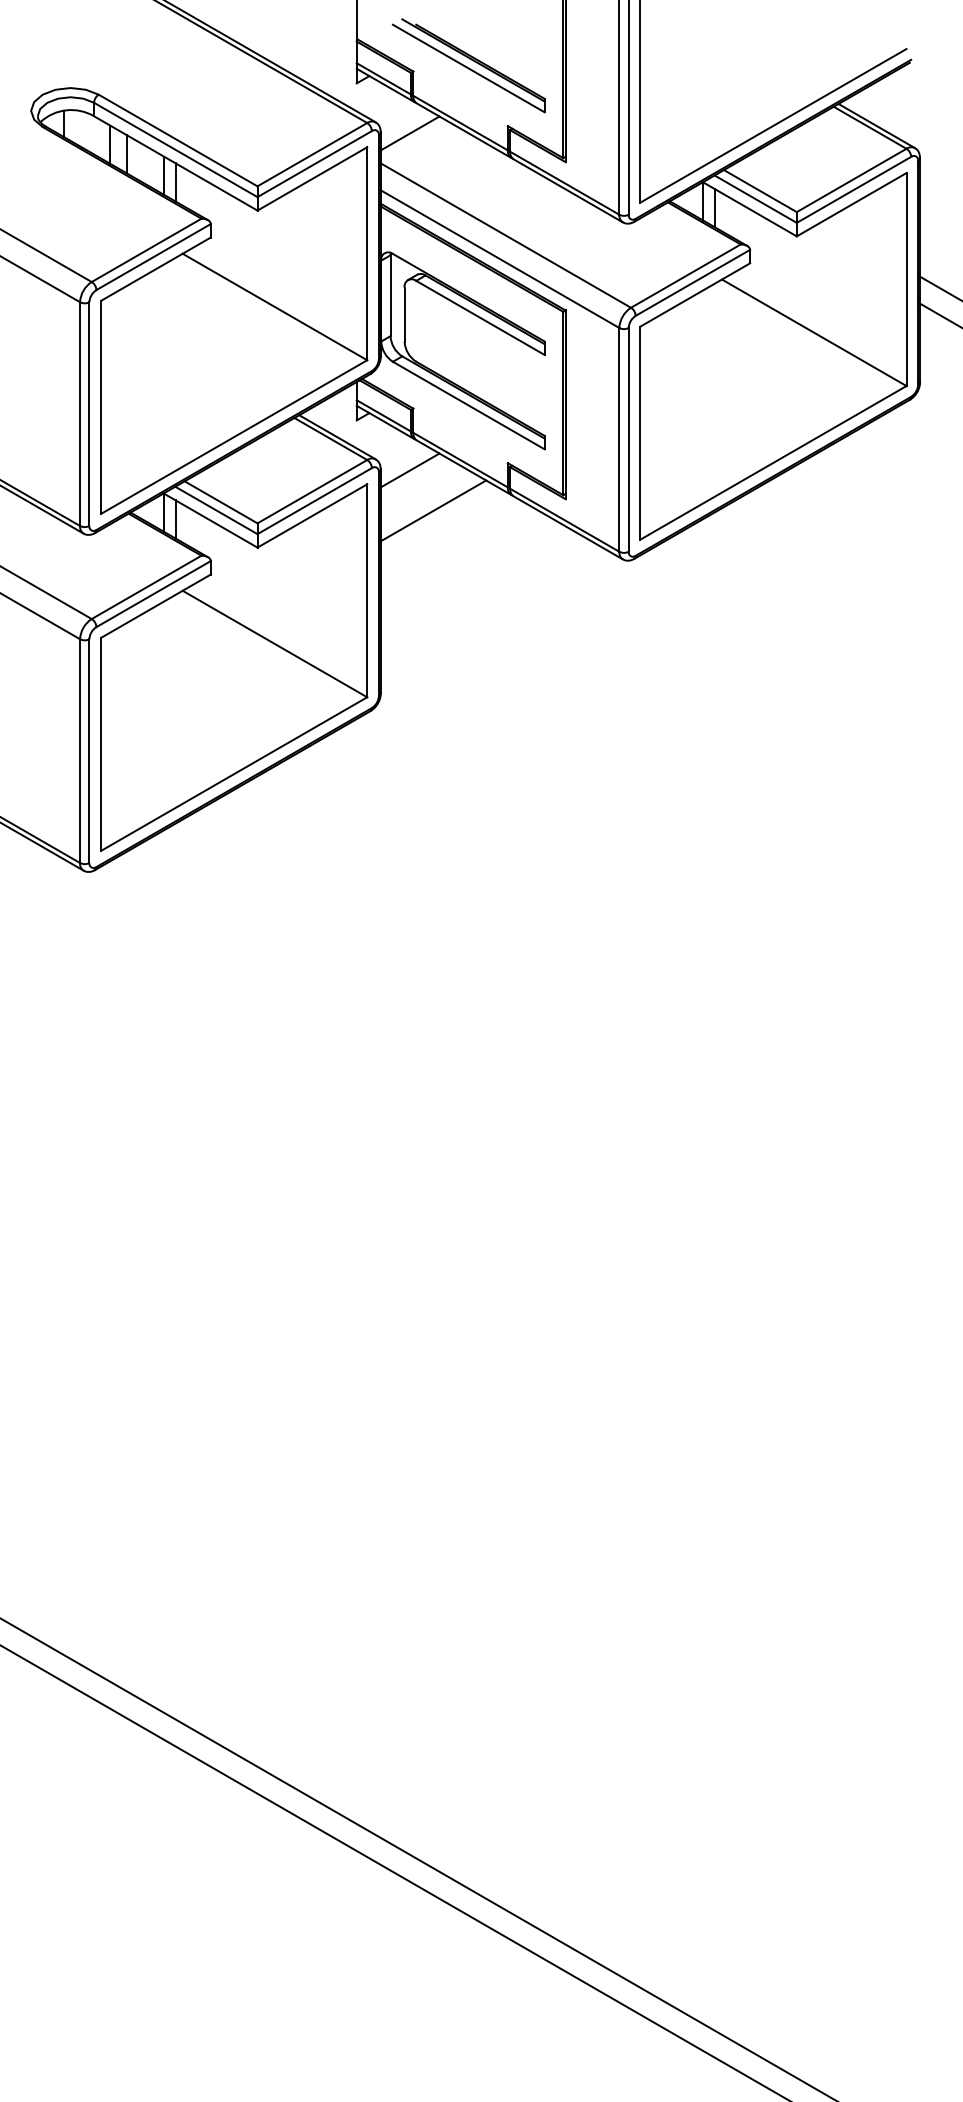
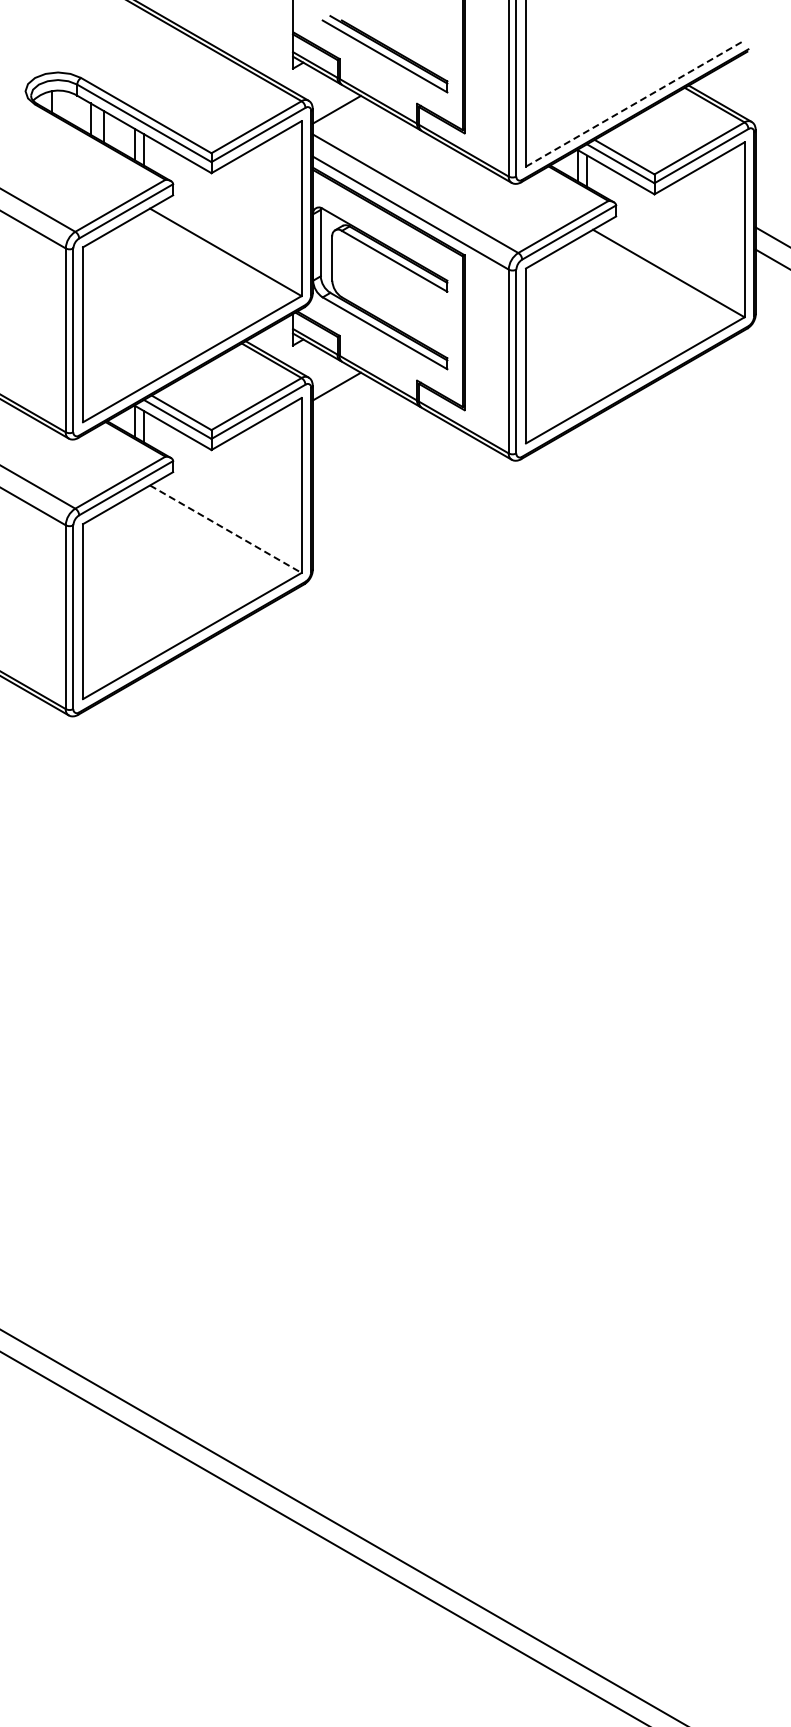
line: (773, 125) -> (635, 103), solid -> dashed
line: (432, 510) -> (355, 419), removed
line: (275, 644) -> (226, 529), solid -> dashed

